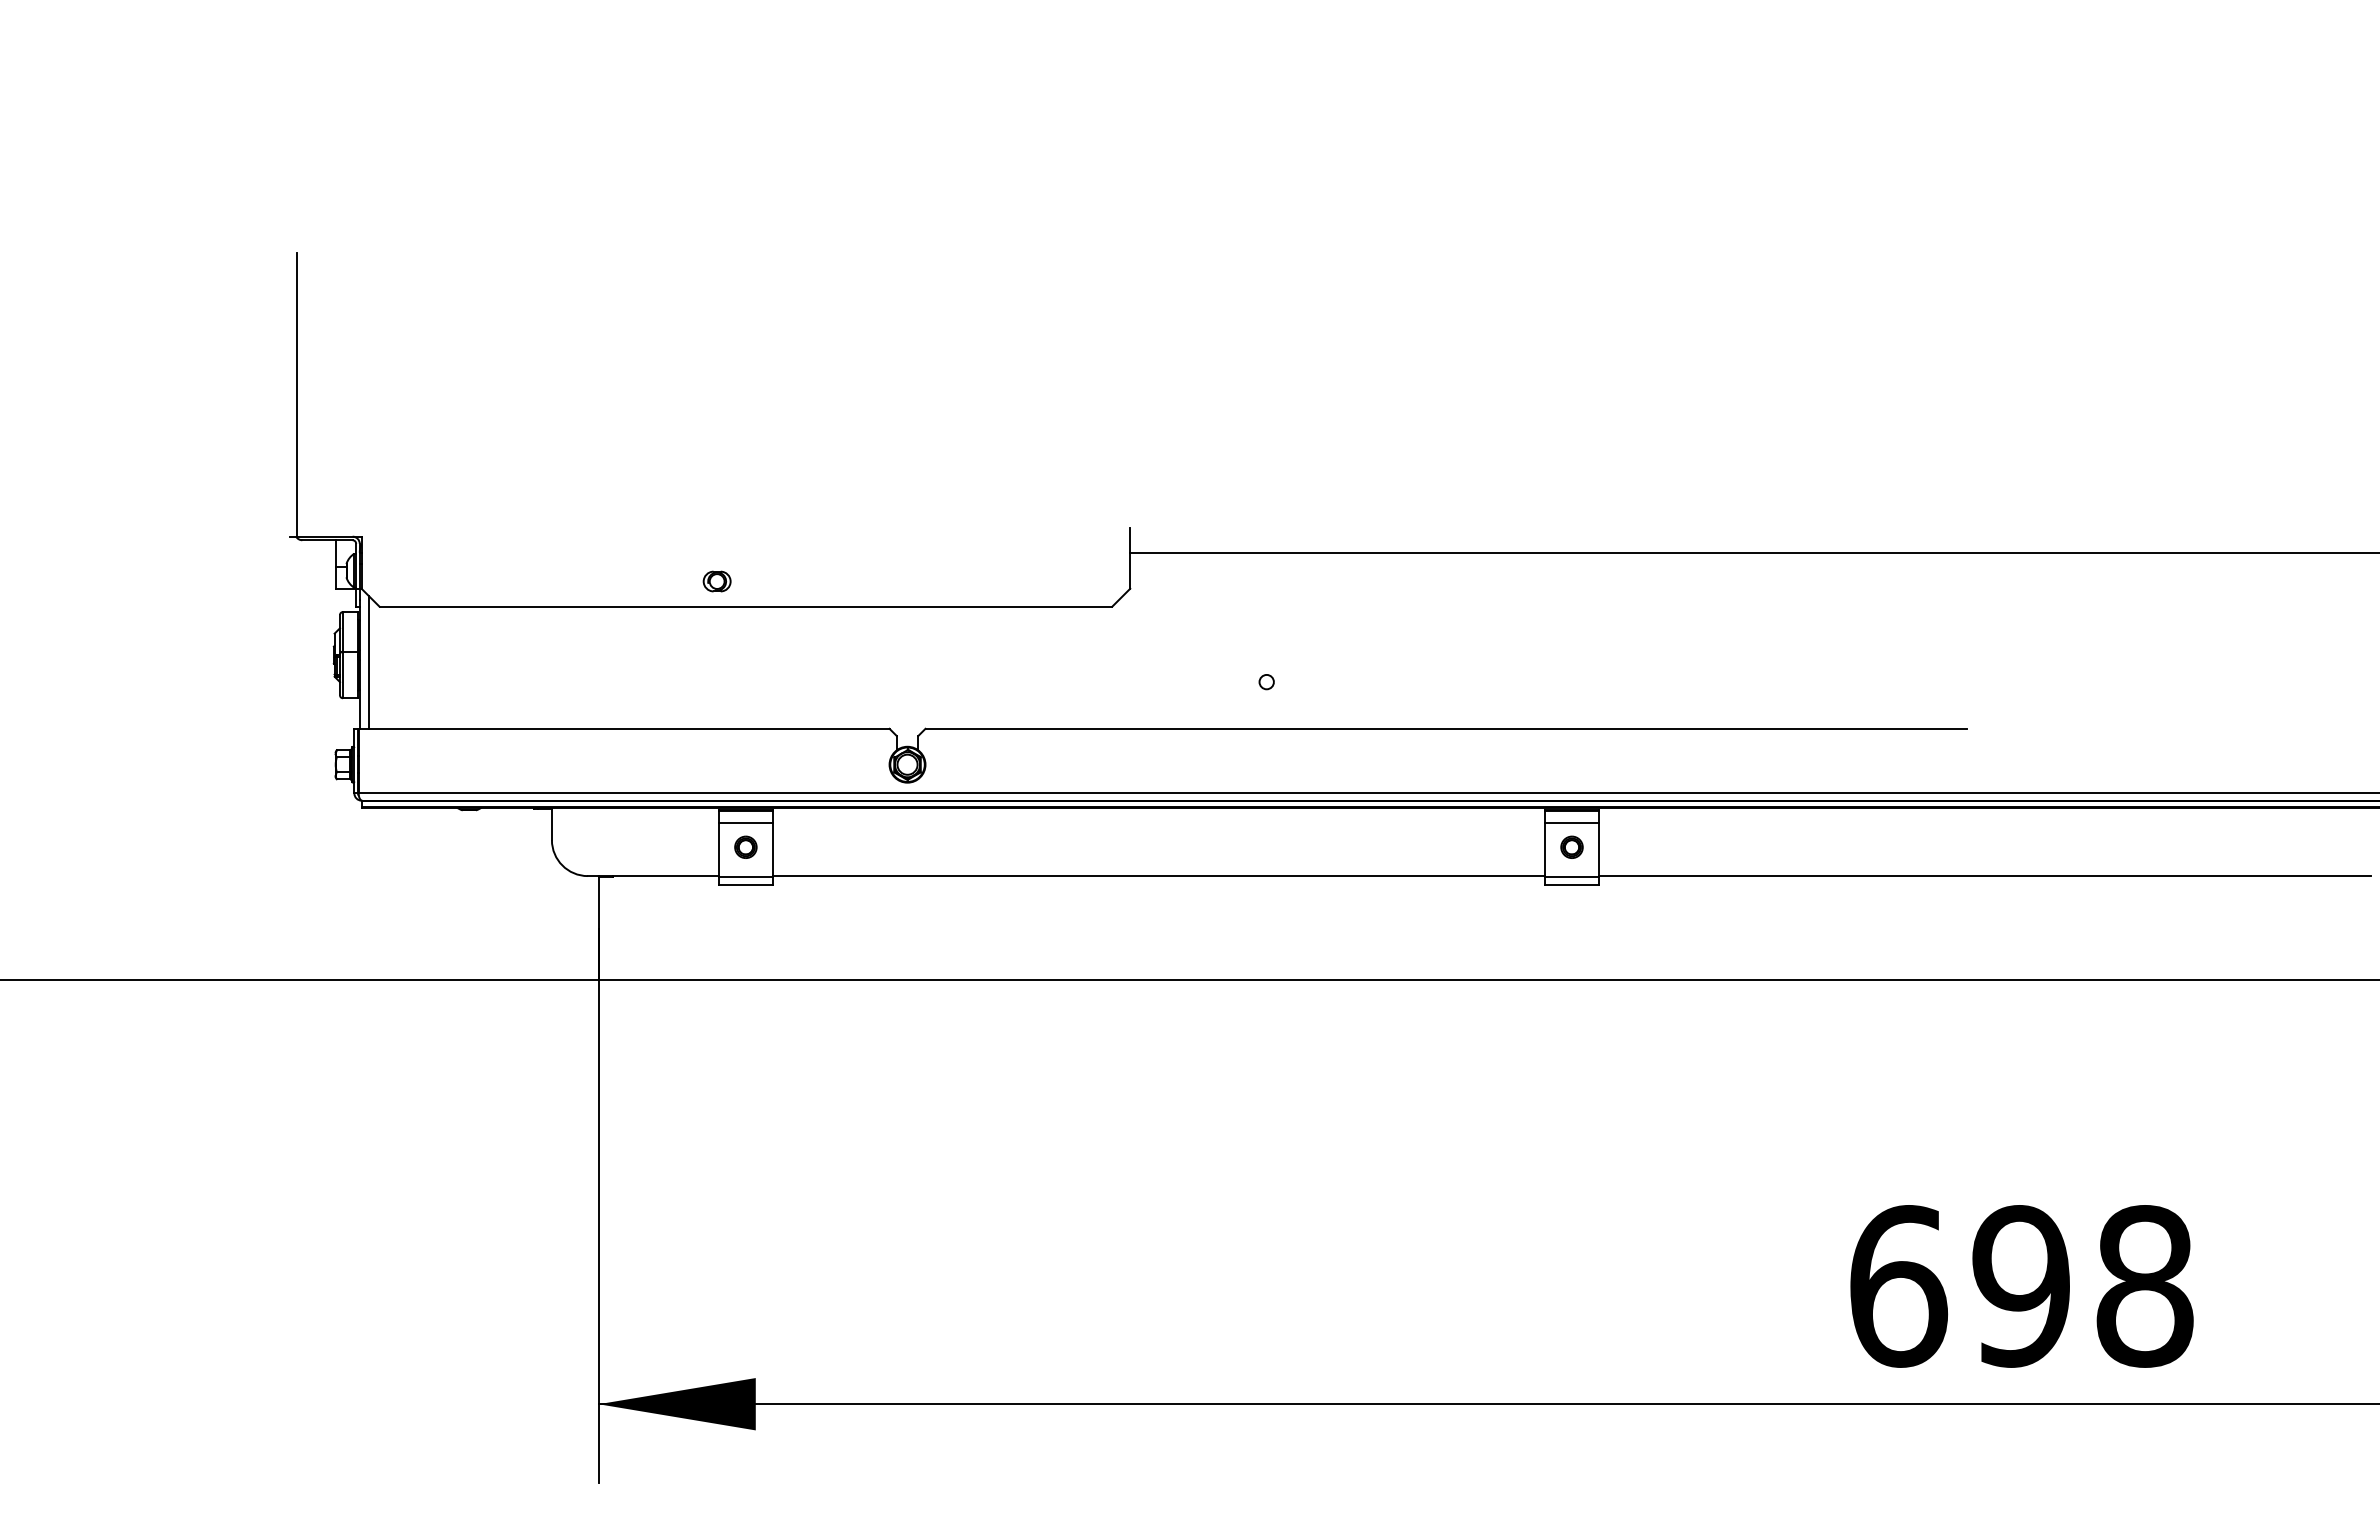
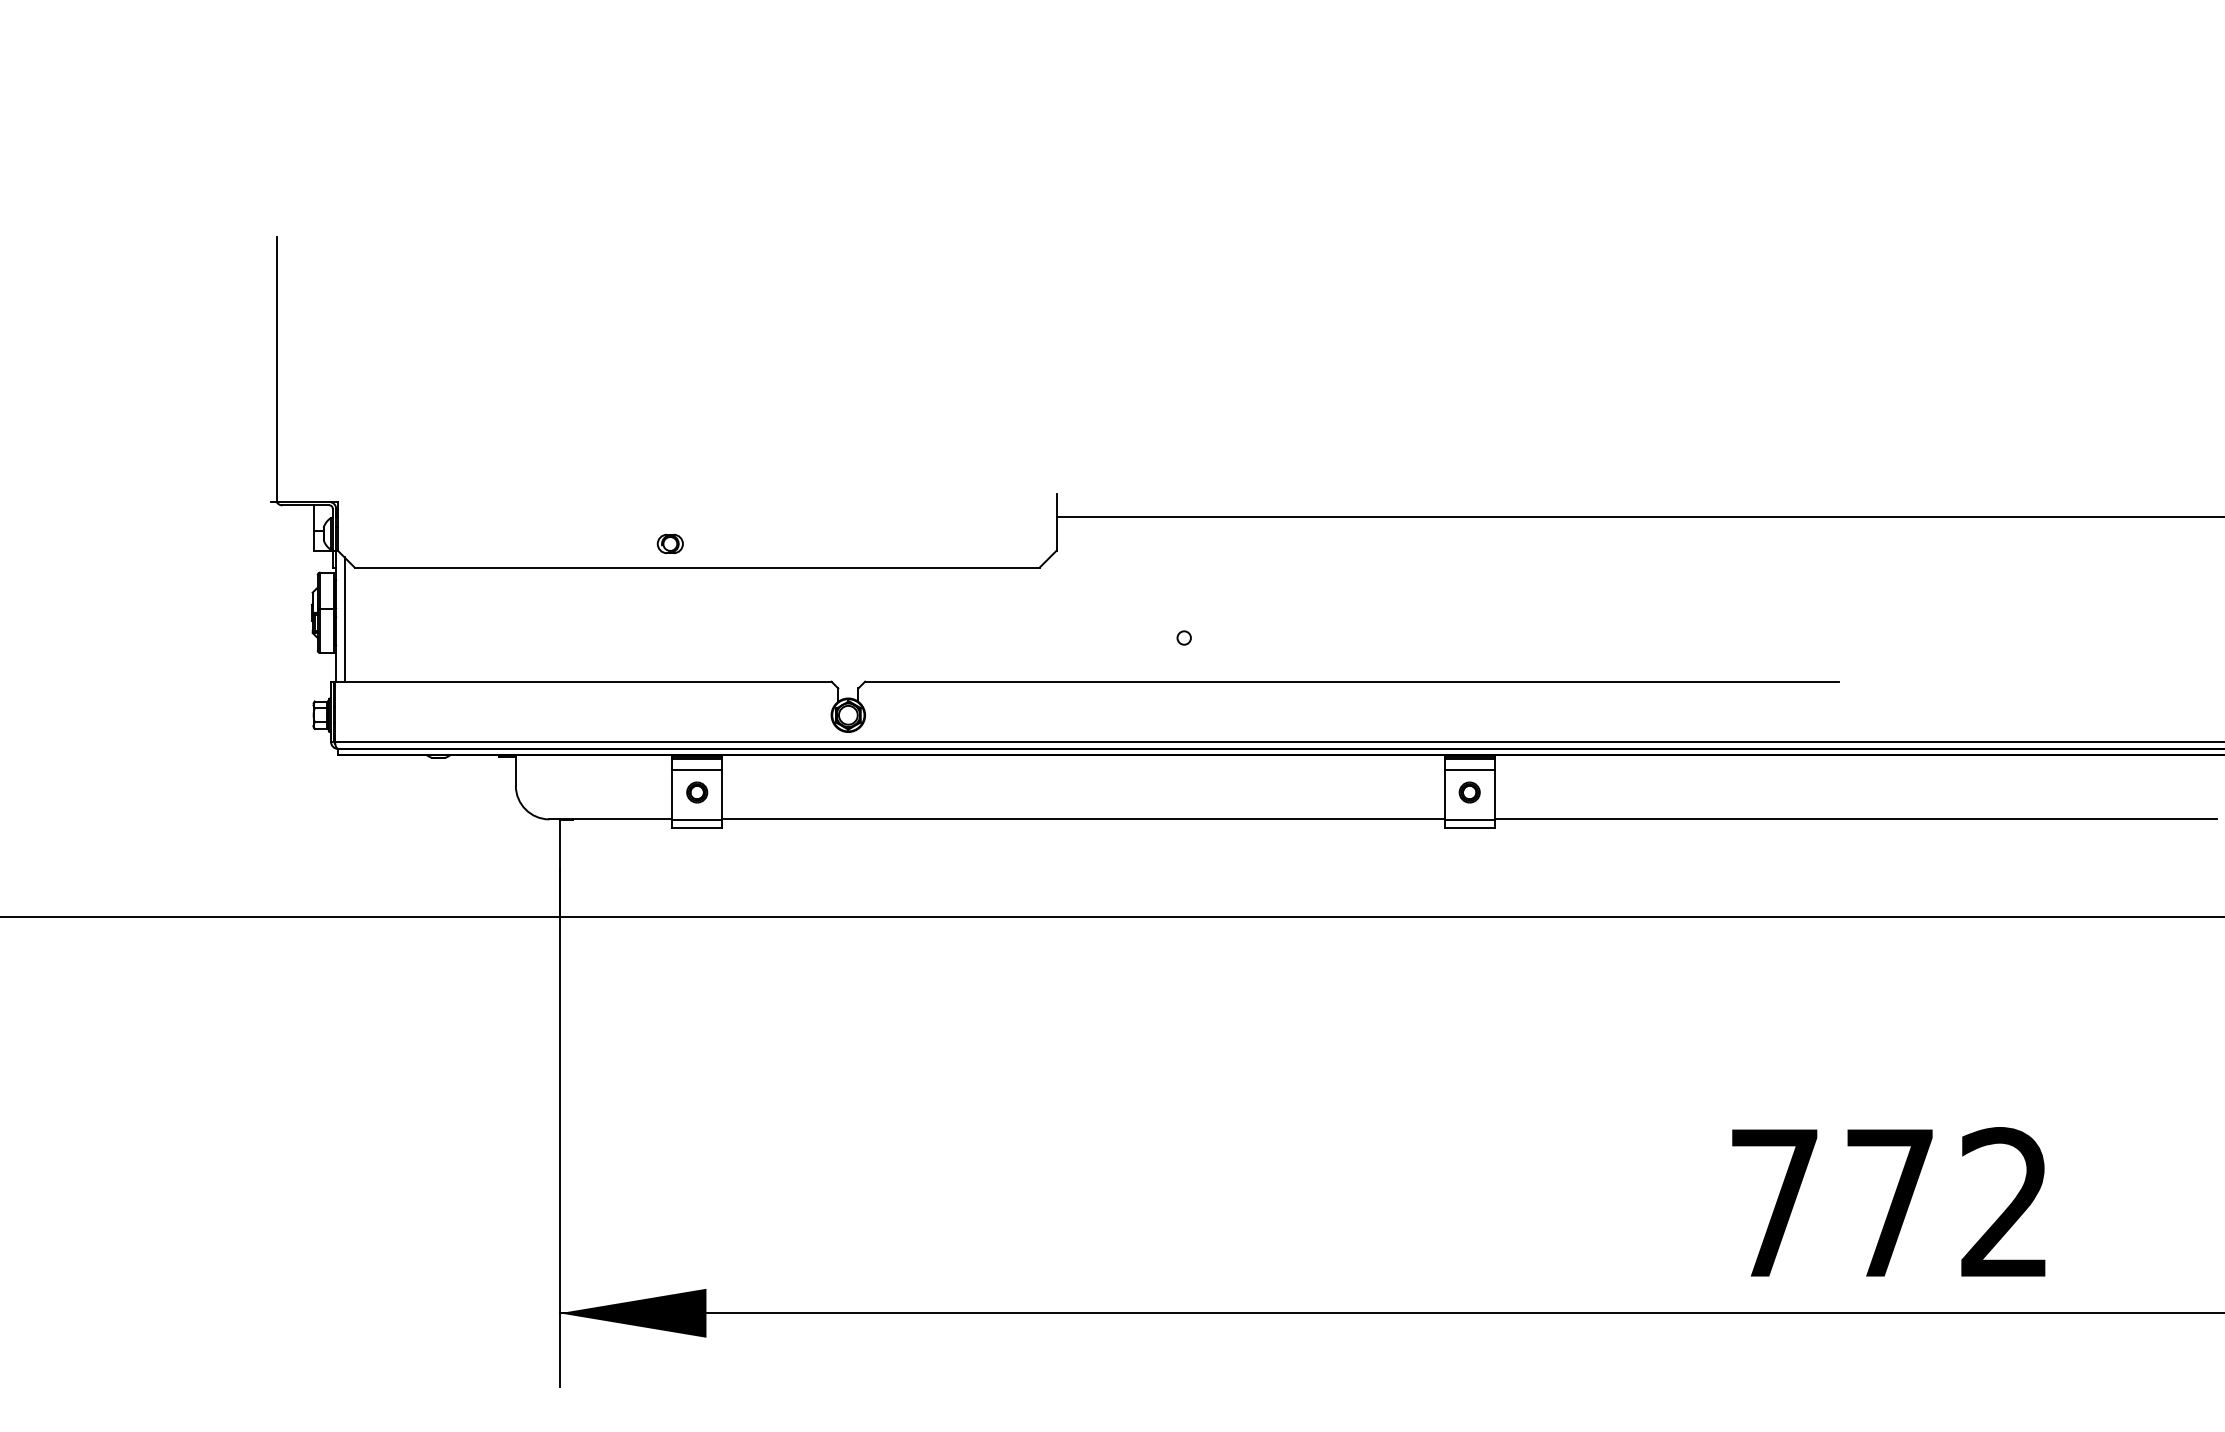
text: (2021, 1286) -> (1890, 1203), 698 -> 772

